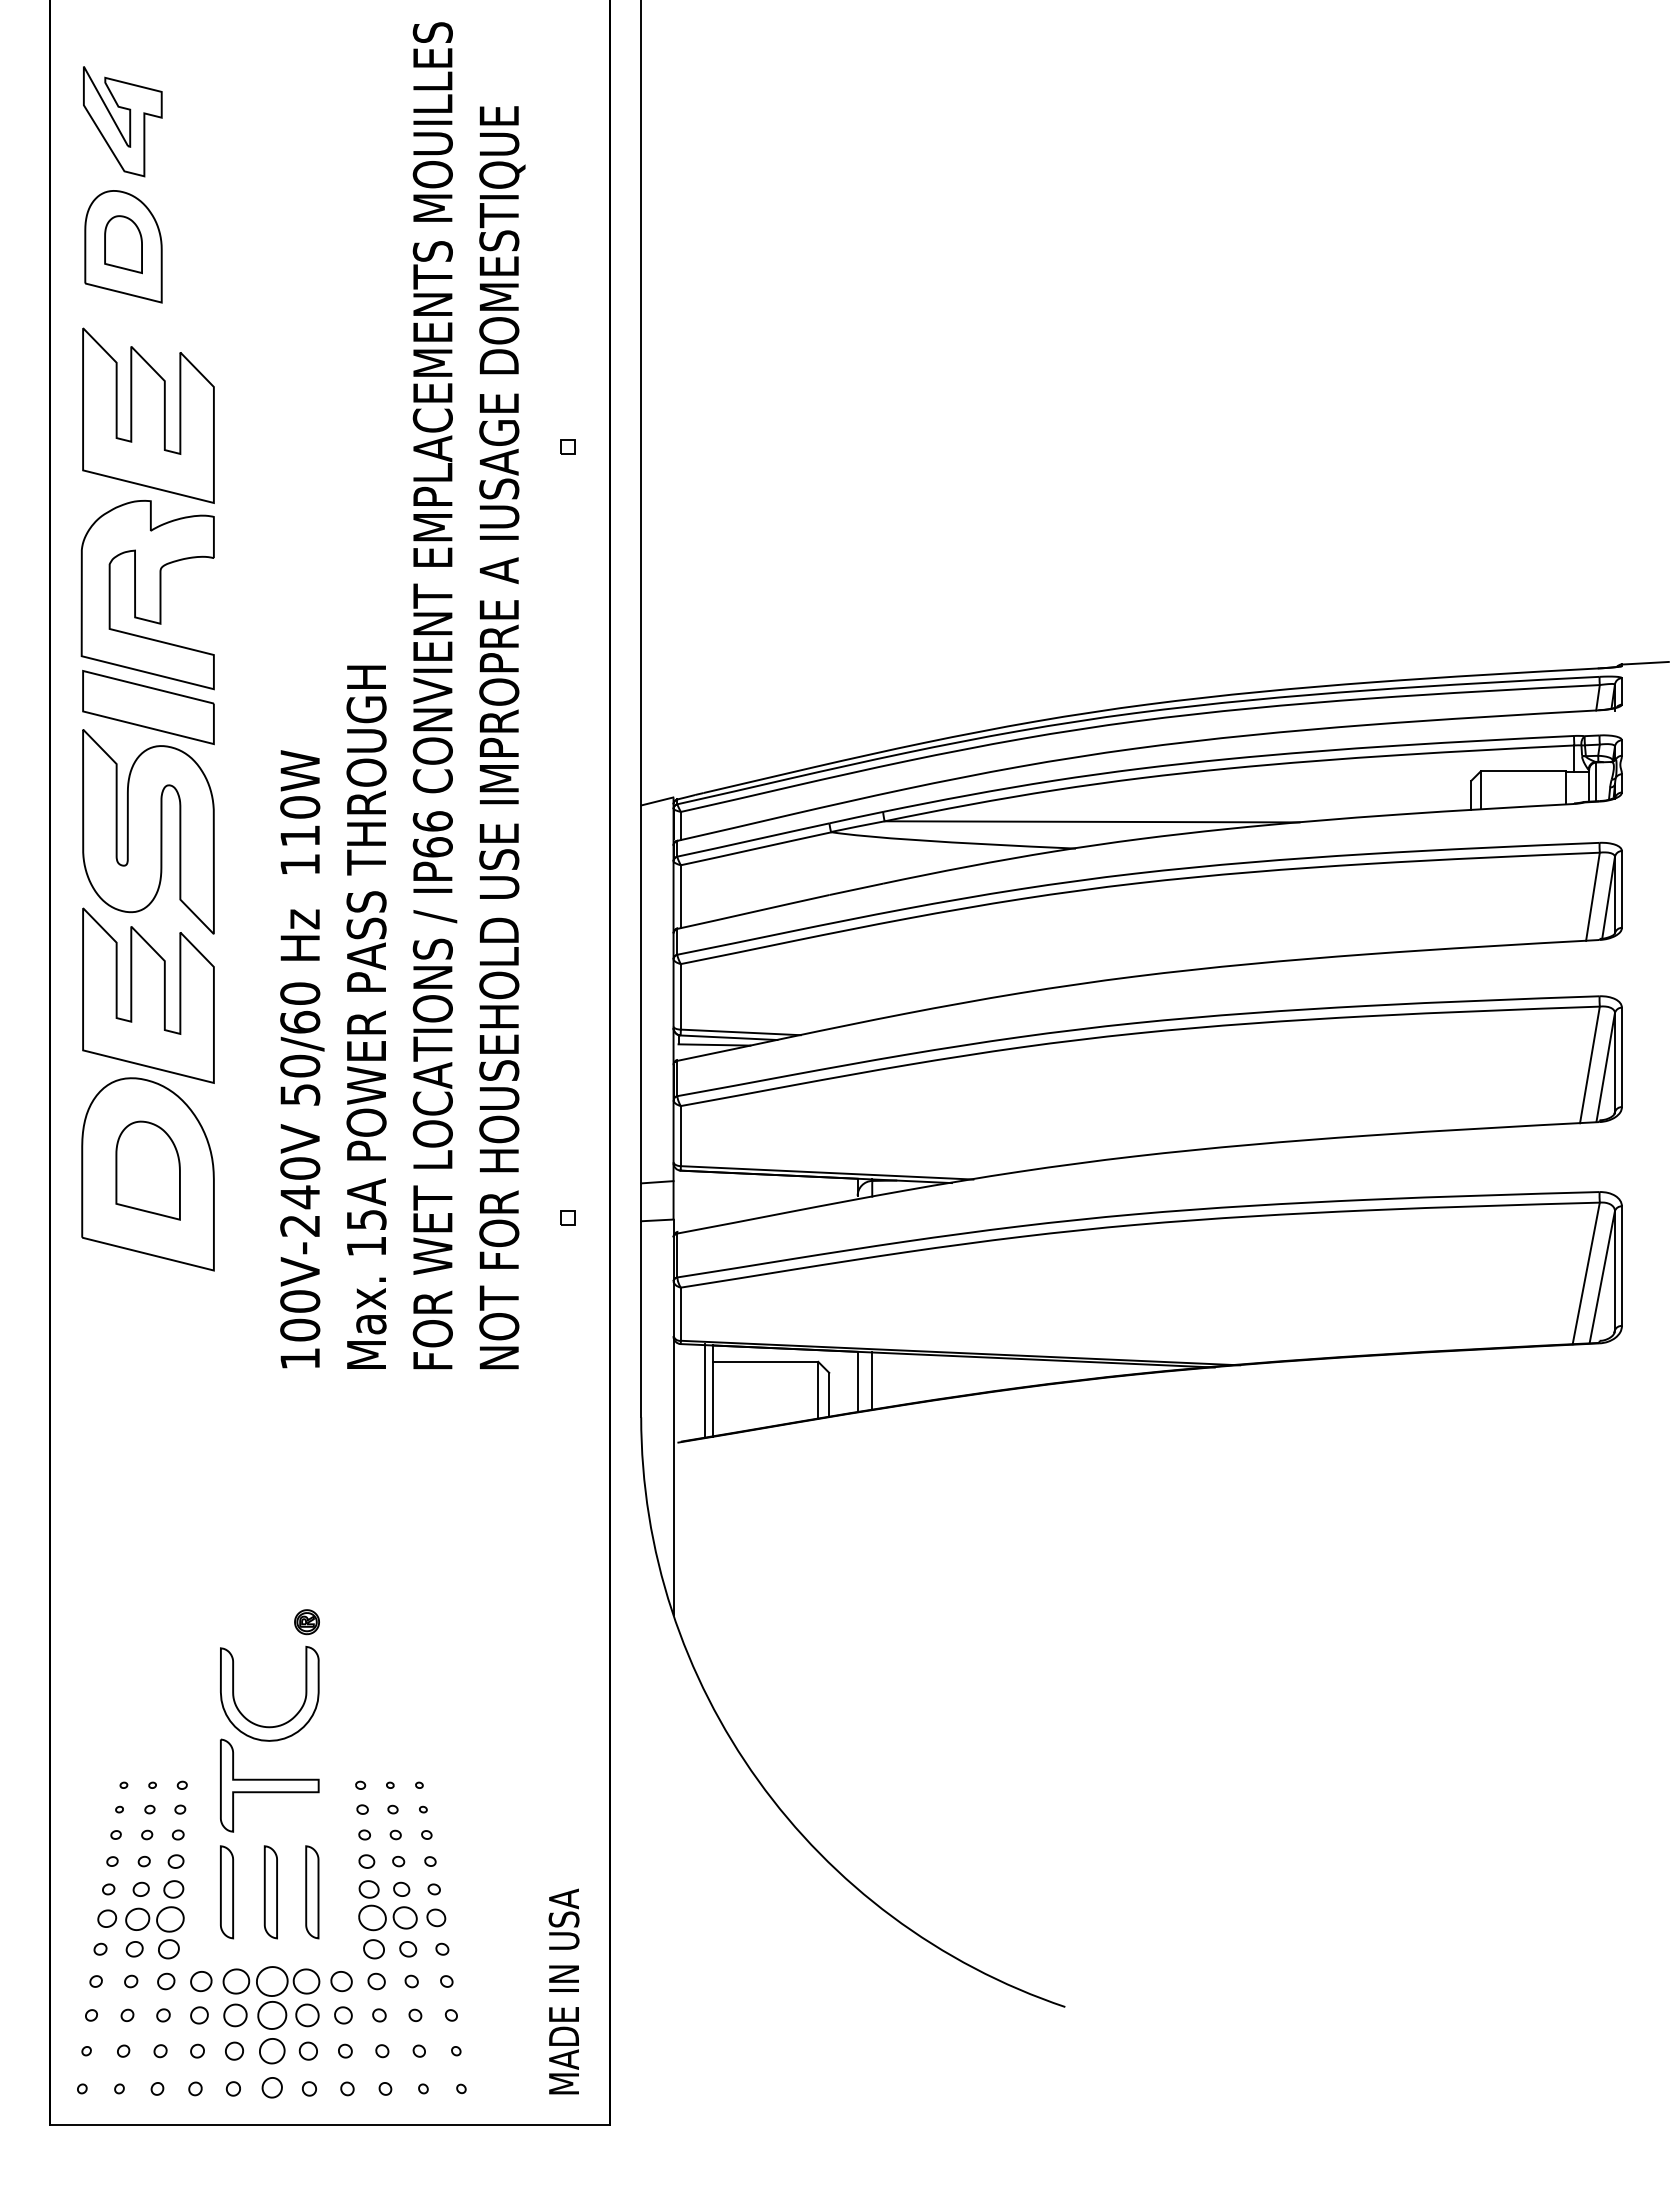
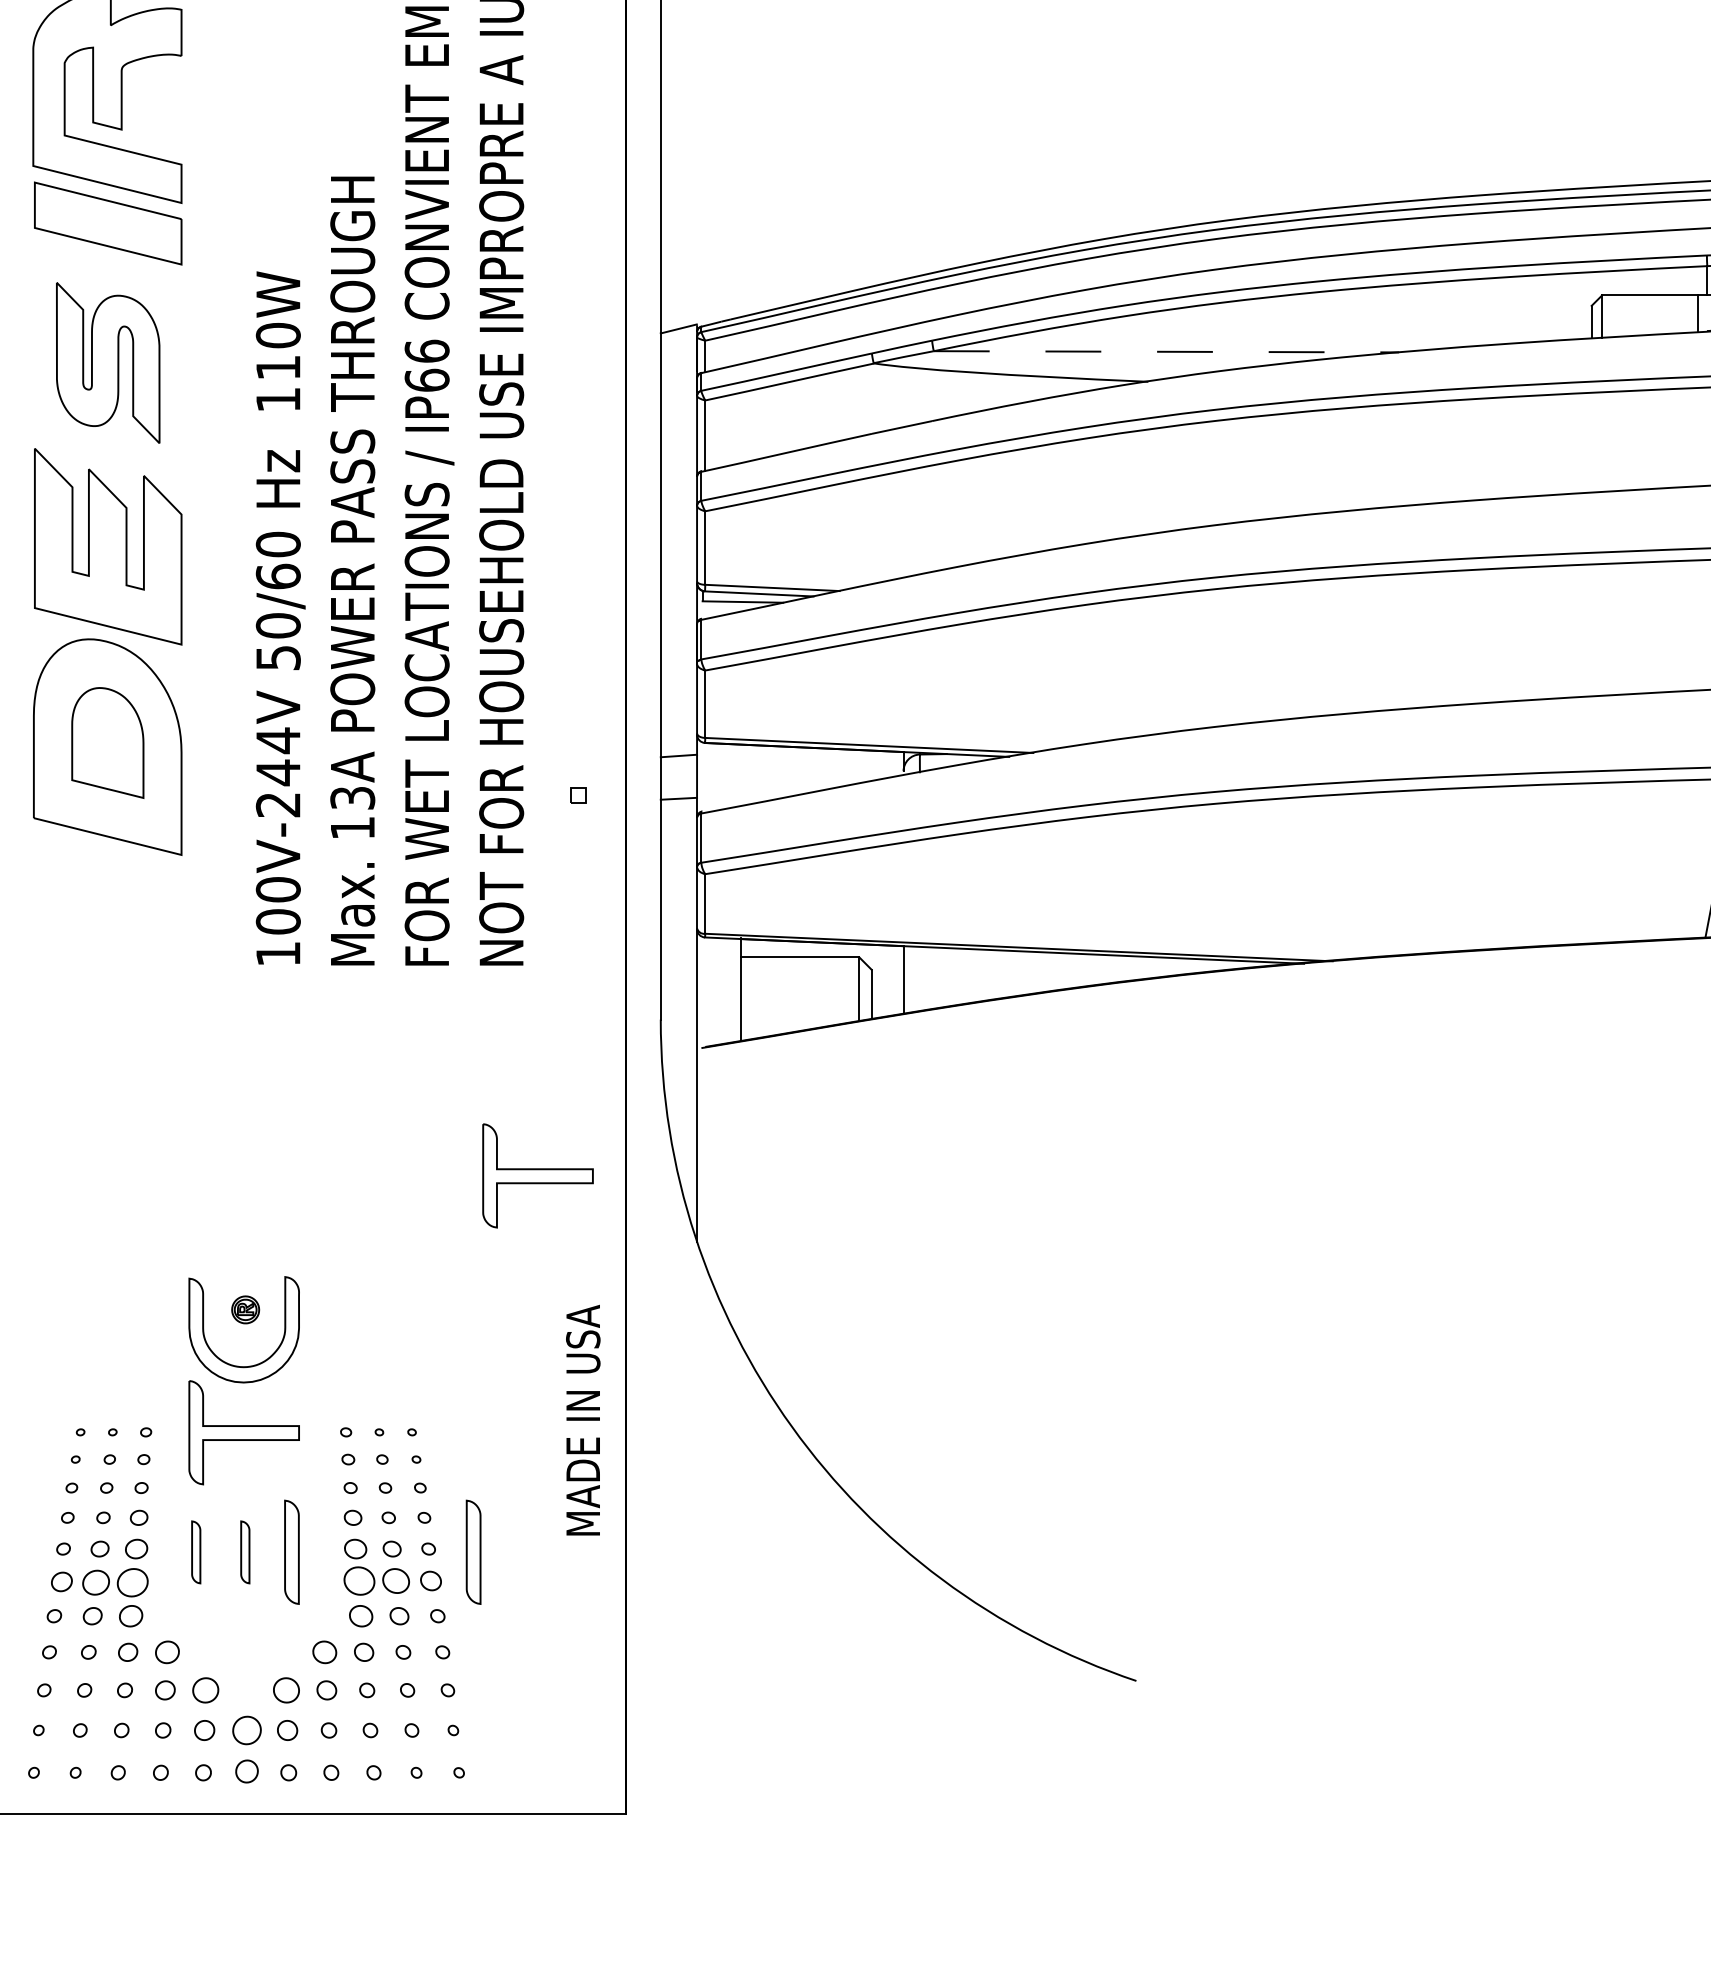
line: (1092, 821) -> (1166, 351), solid -> dashed
part: (148, 831) -> (108, 362), size x0.7
text: (300, 1168) -> (278, 740), 100V-240V -> 100V-244V
text: (365, 1219) -> (351, 797), 15A -> 13A
line: (872, 1380) -> (920, 978), removed
line: (704, 1390) -> (731, 989), removed
part: (531, 1556) -> (537, 1175), added
part: (306, 1622) -> (245, 1310), moved
part: (226, 1892) -> (195, 1552), size x0.6
part: (270, 1892) -> (245, 1552), size x0.6
part: (474, 1892) -> (473, 1552), added
text: (563, 1991) -> (582, 1420), moved
part: (271, 1997) -> (246, 1670), removed

